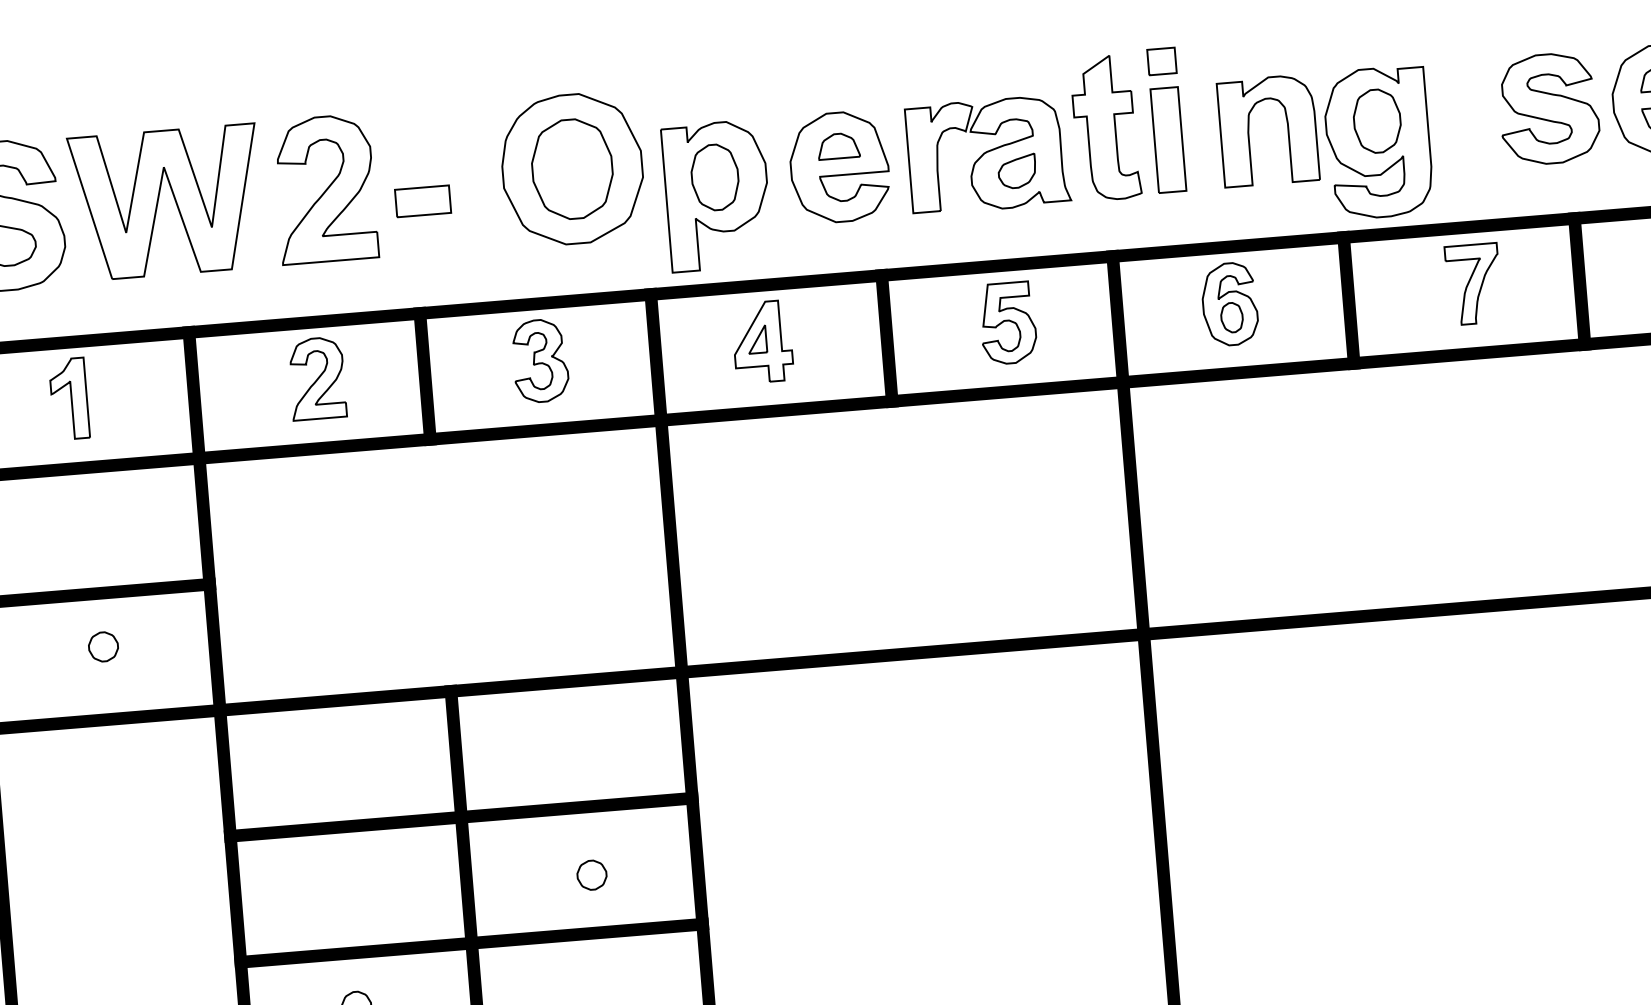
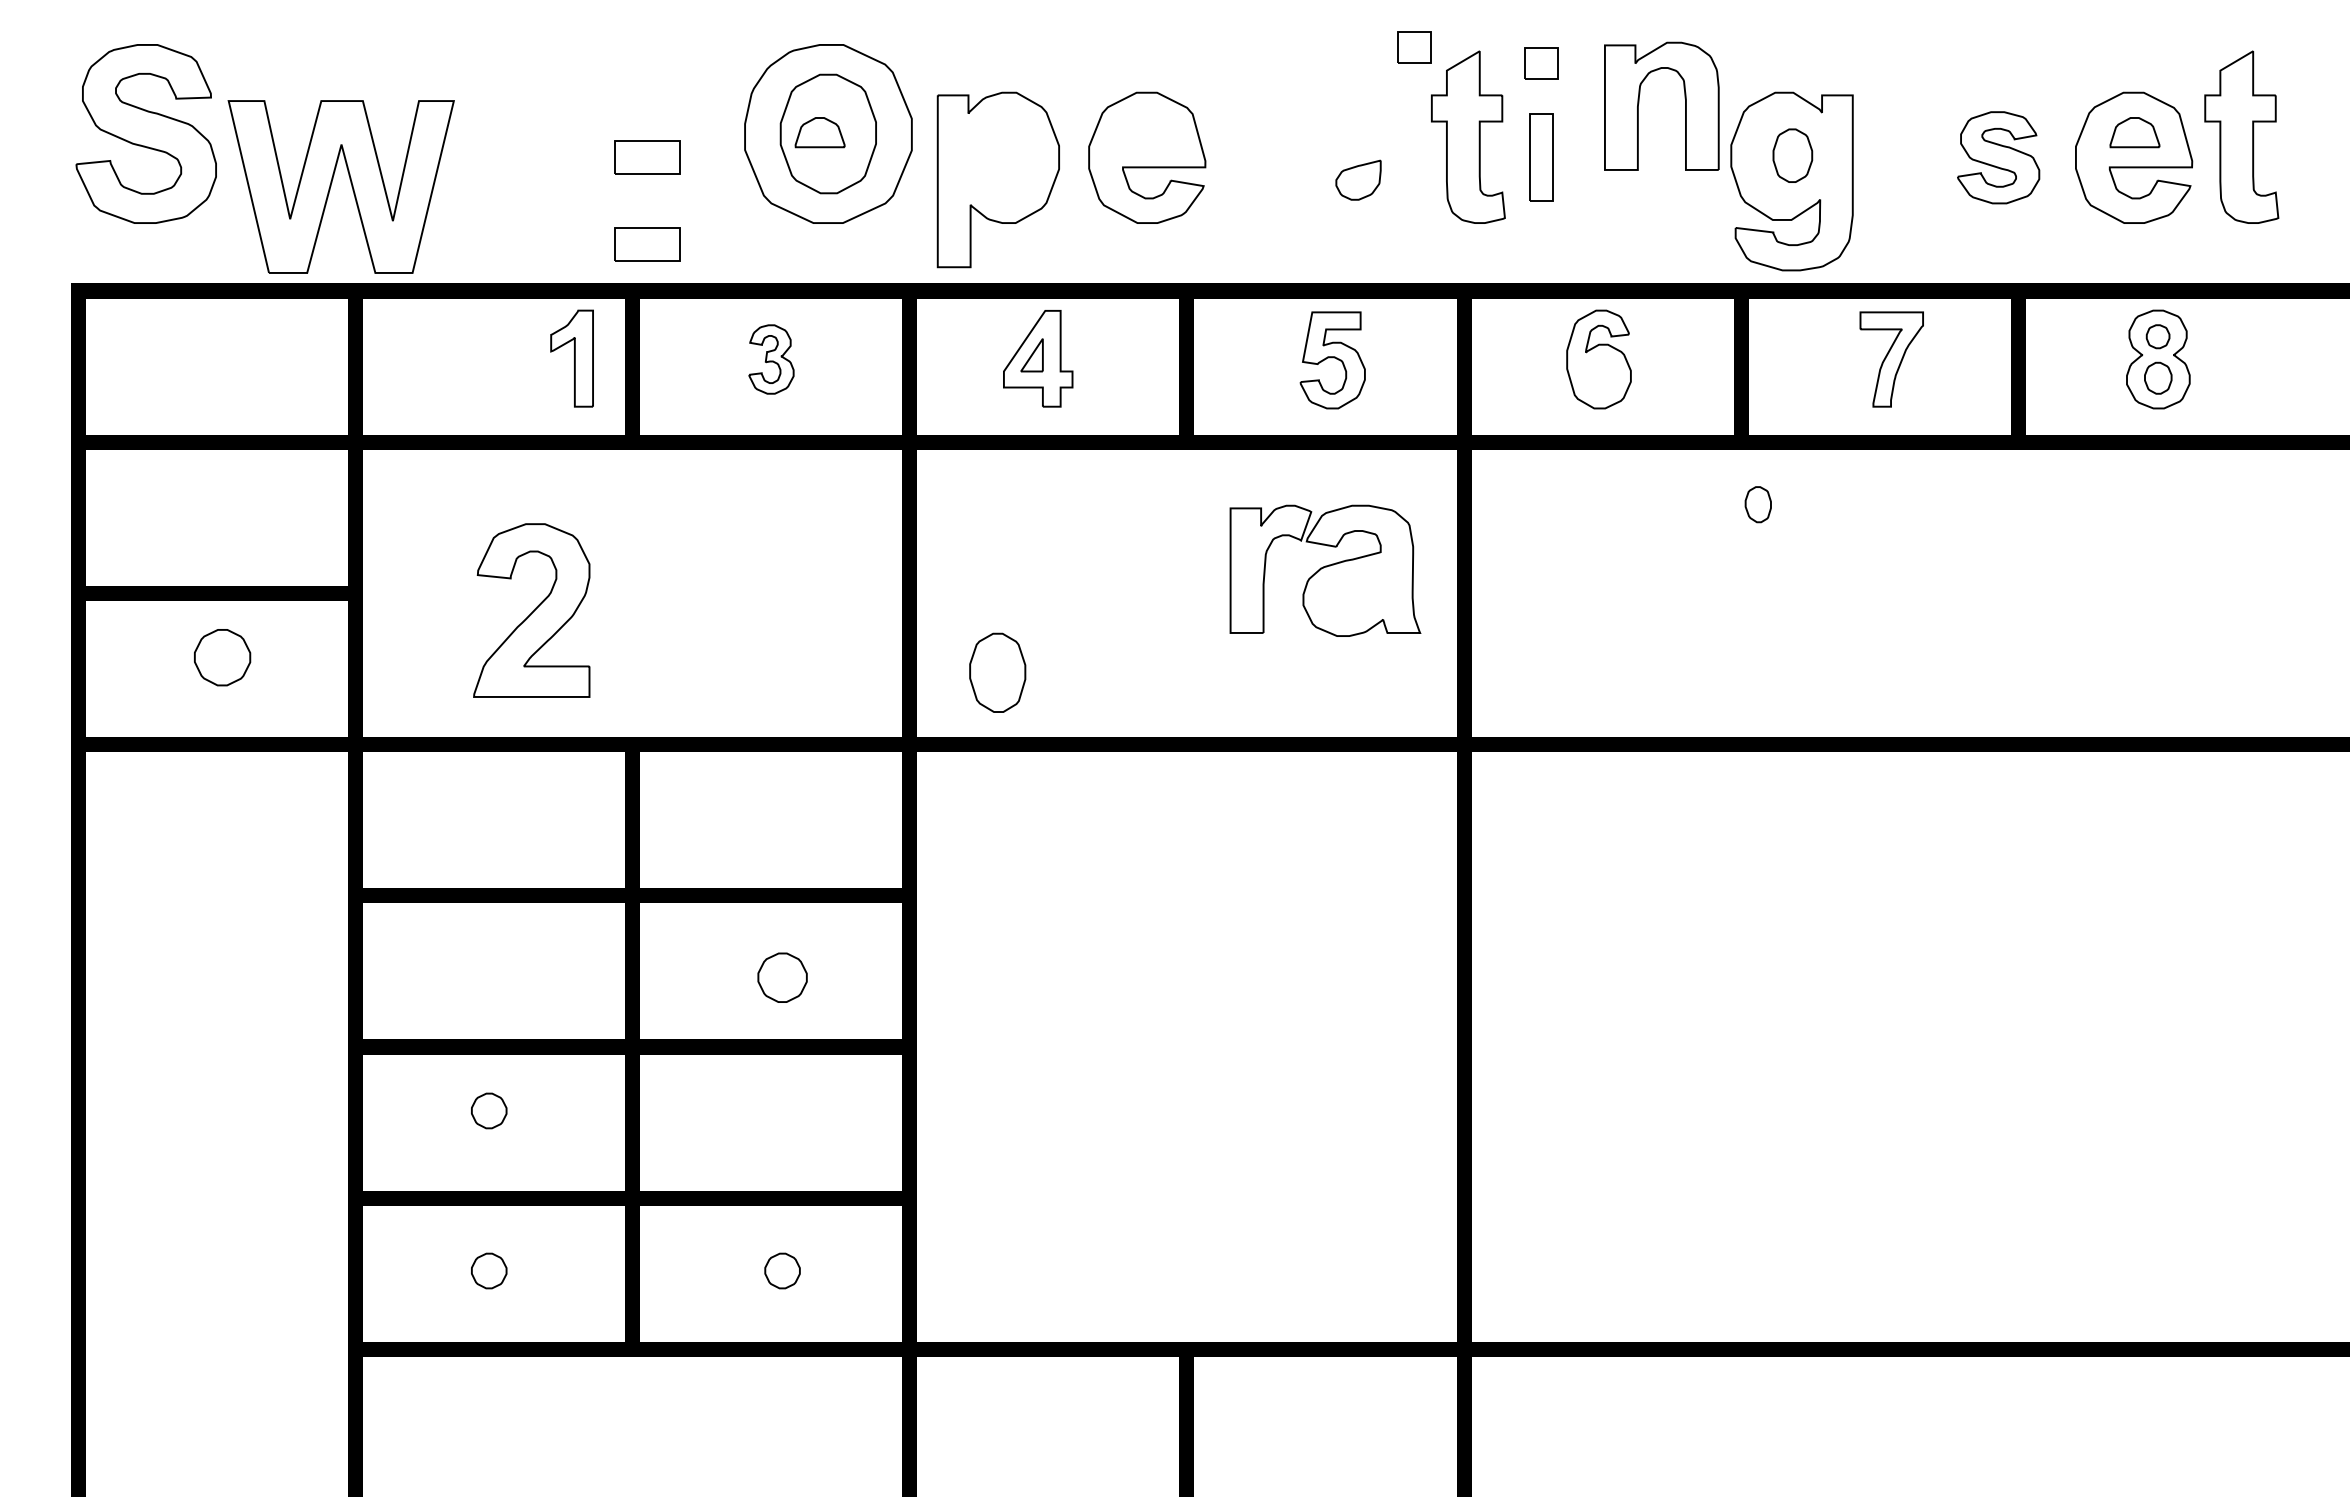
part: (1054, 57) -> (1414, 47), added
part: (1548, 108) -> (1998, 157), size x0.7
part: (1377, 121) -> (1792, 155), size x0.7
part: (1249, 129) -> (1639, 103), moved
part: (1168, 139) -> (1541, 157), size x0.7
part: (838, 146) -> (819, 132), moved
part: (988, 154) -> (1325, 570), moved
part: (714, 177) -> (997, 672), moved
part: (325, 189) -> (531, 610), moved
part: (158, 199) -> (332, 182), moved
part: (429, 273) -> (647, 244), added
part: (1231, 317) -> (1757, 504), moved
part: (540, 360) -> (771, 359), size x0.7
part: (317, 378) -> (503, 358), removed
part: (68, 398) -> (571, 358), moved
part: (103, 646) -> (222, 657), size x1.6
part: (591, 875) -> (782, 977), size x1.4

